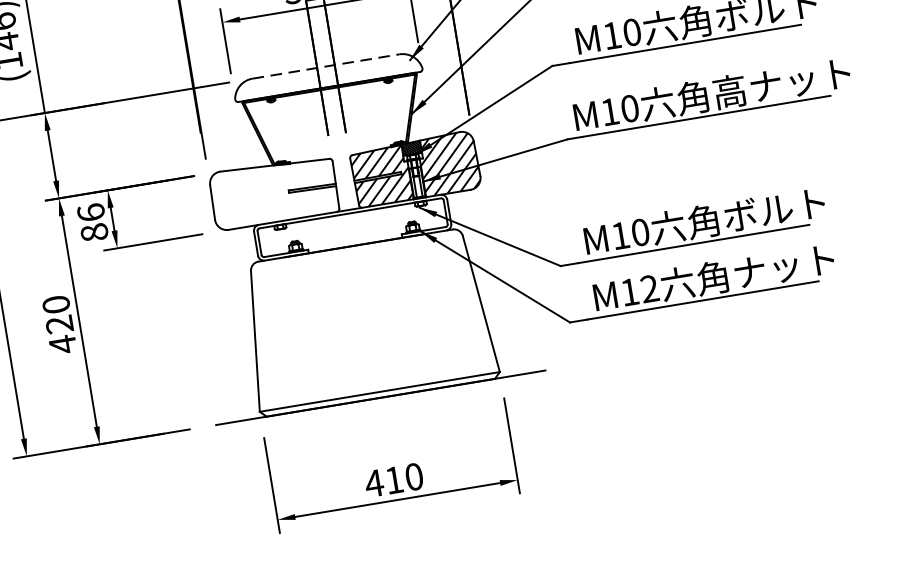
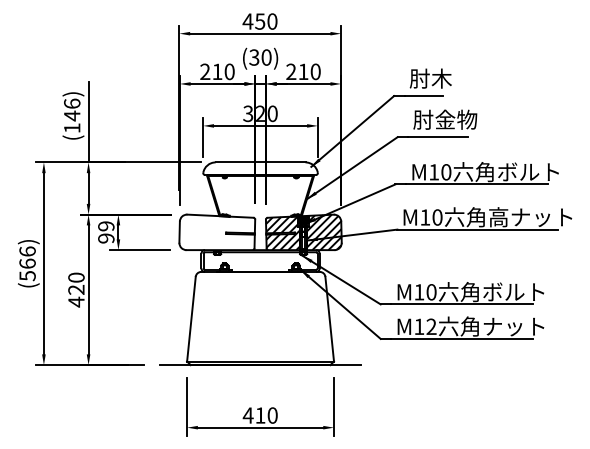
line: (325, 66) -> (260, 162), dashed -> solid
text: (93, 222) -> (106, 232), 86 -> 99

